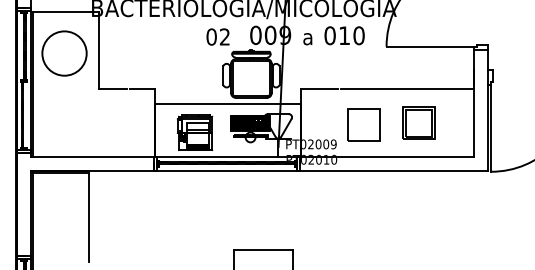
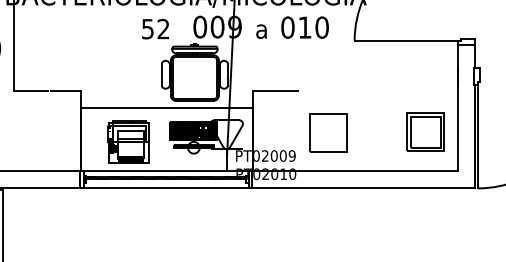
text: (211, 36) -> (147, 28), 02 -> 52
line: (407, 89) -> (379, 91), removed
part: (418, 122) -> (425, 131), moved

